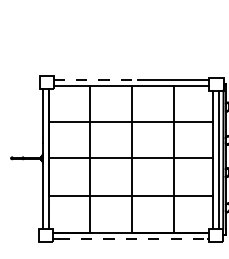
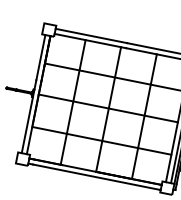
line: (96, 80) -> (91, 36), dashed -> solid
line: (133, 238) -> (96, 176), dashed -> solid

